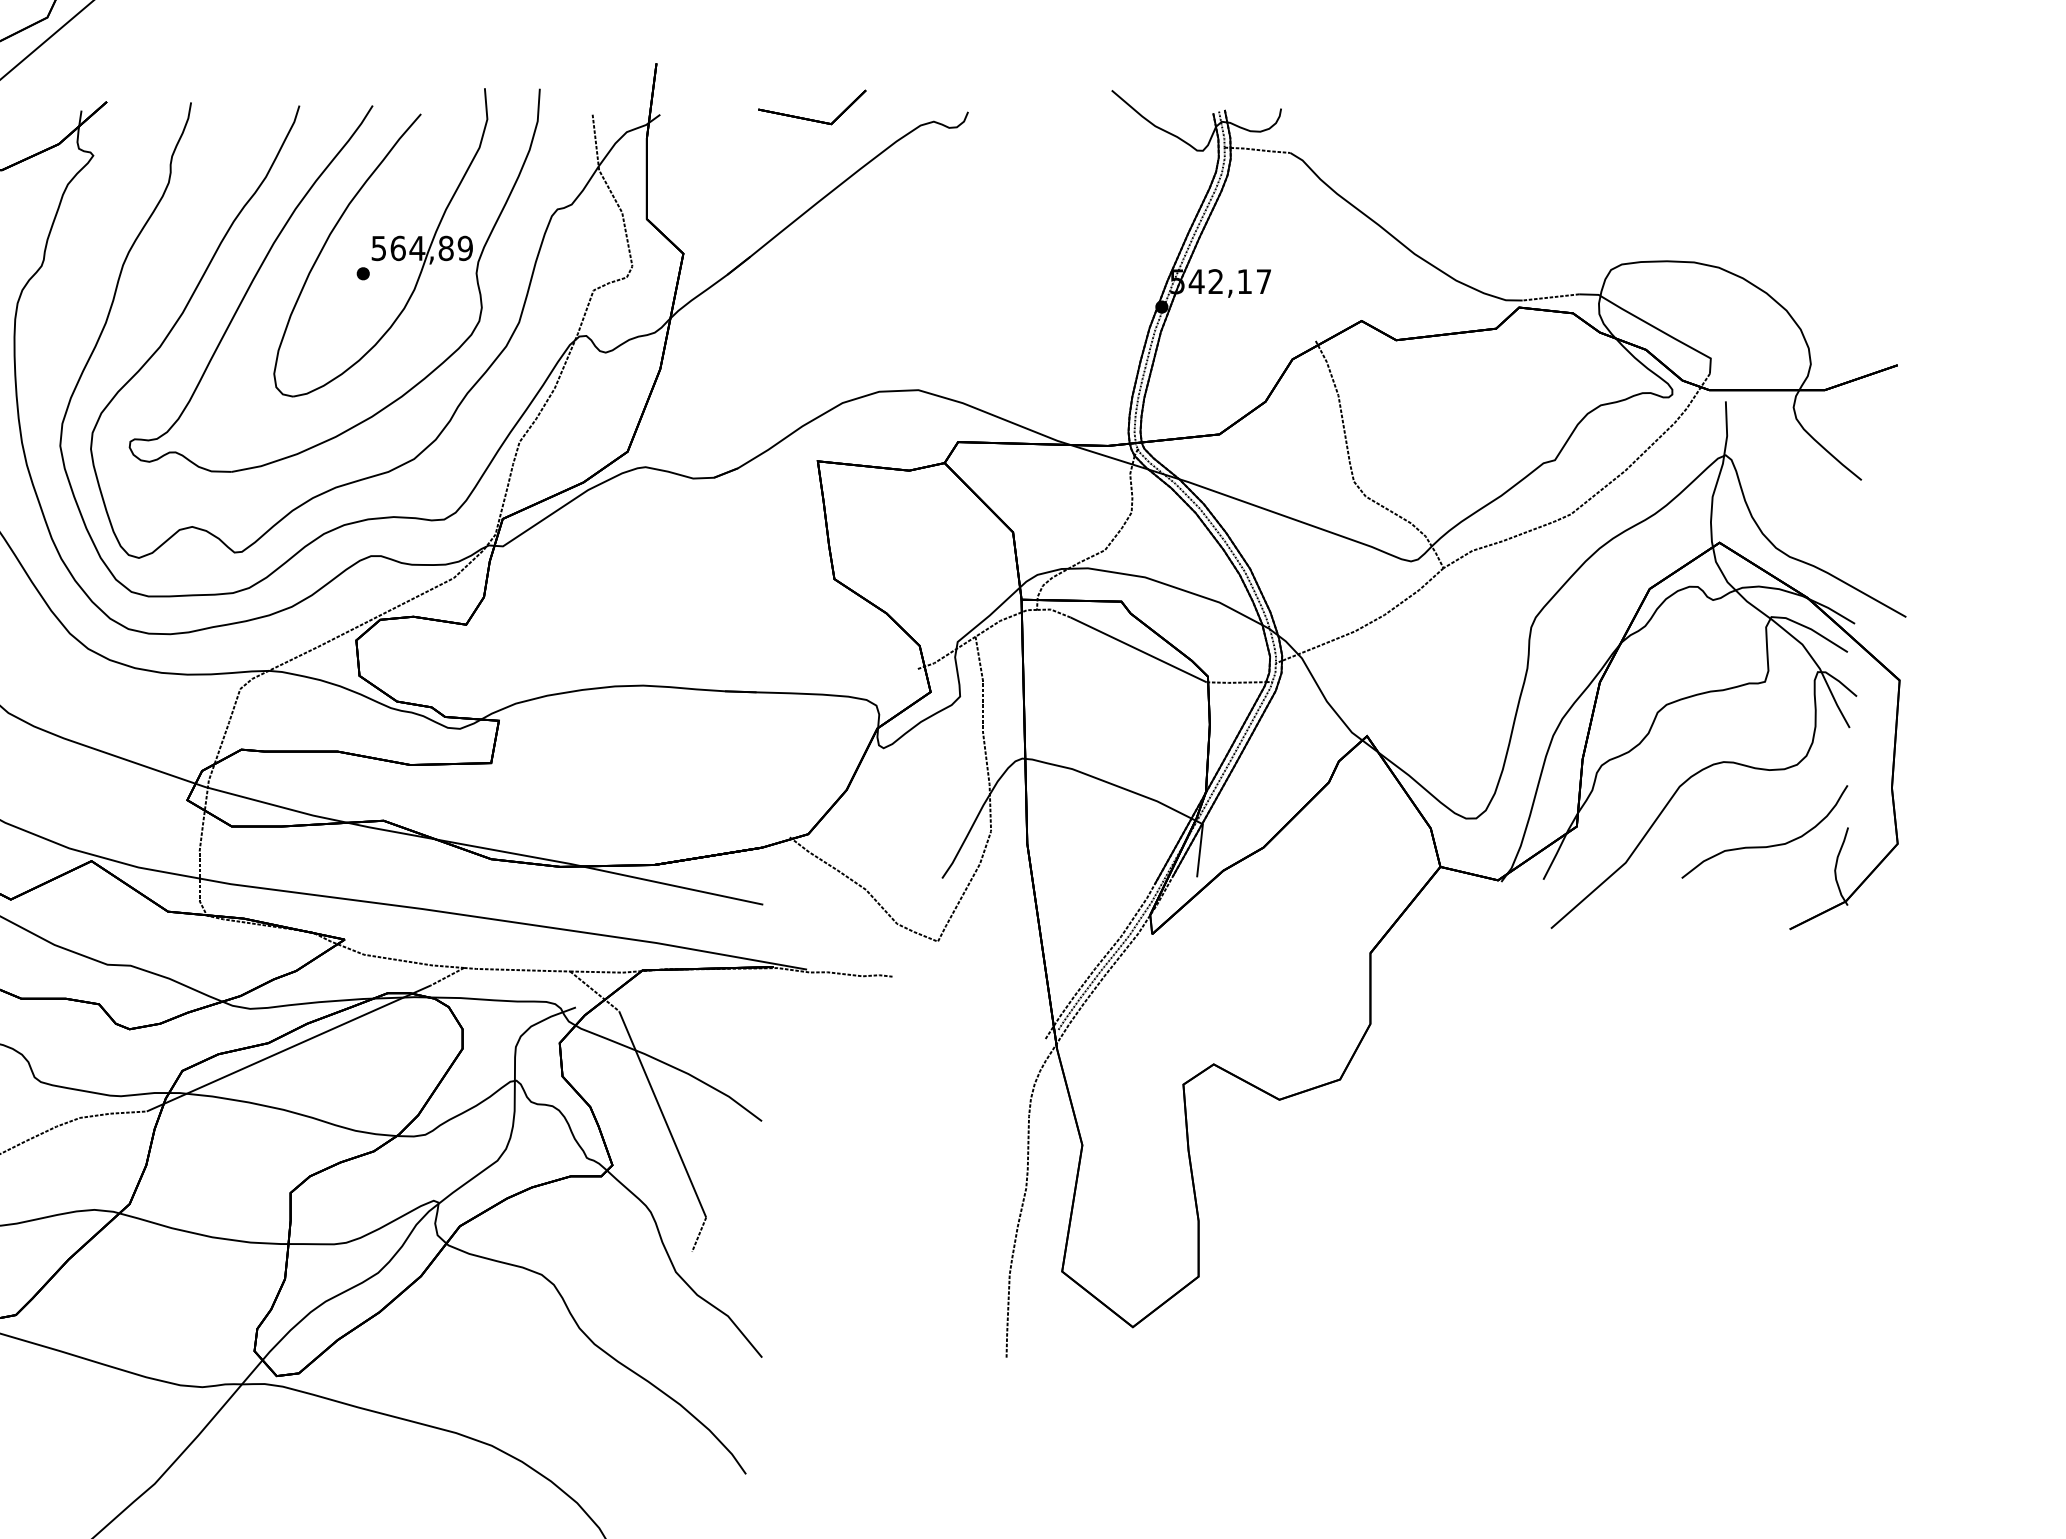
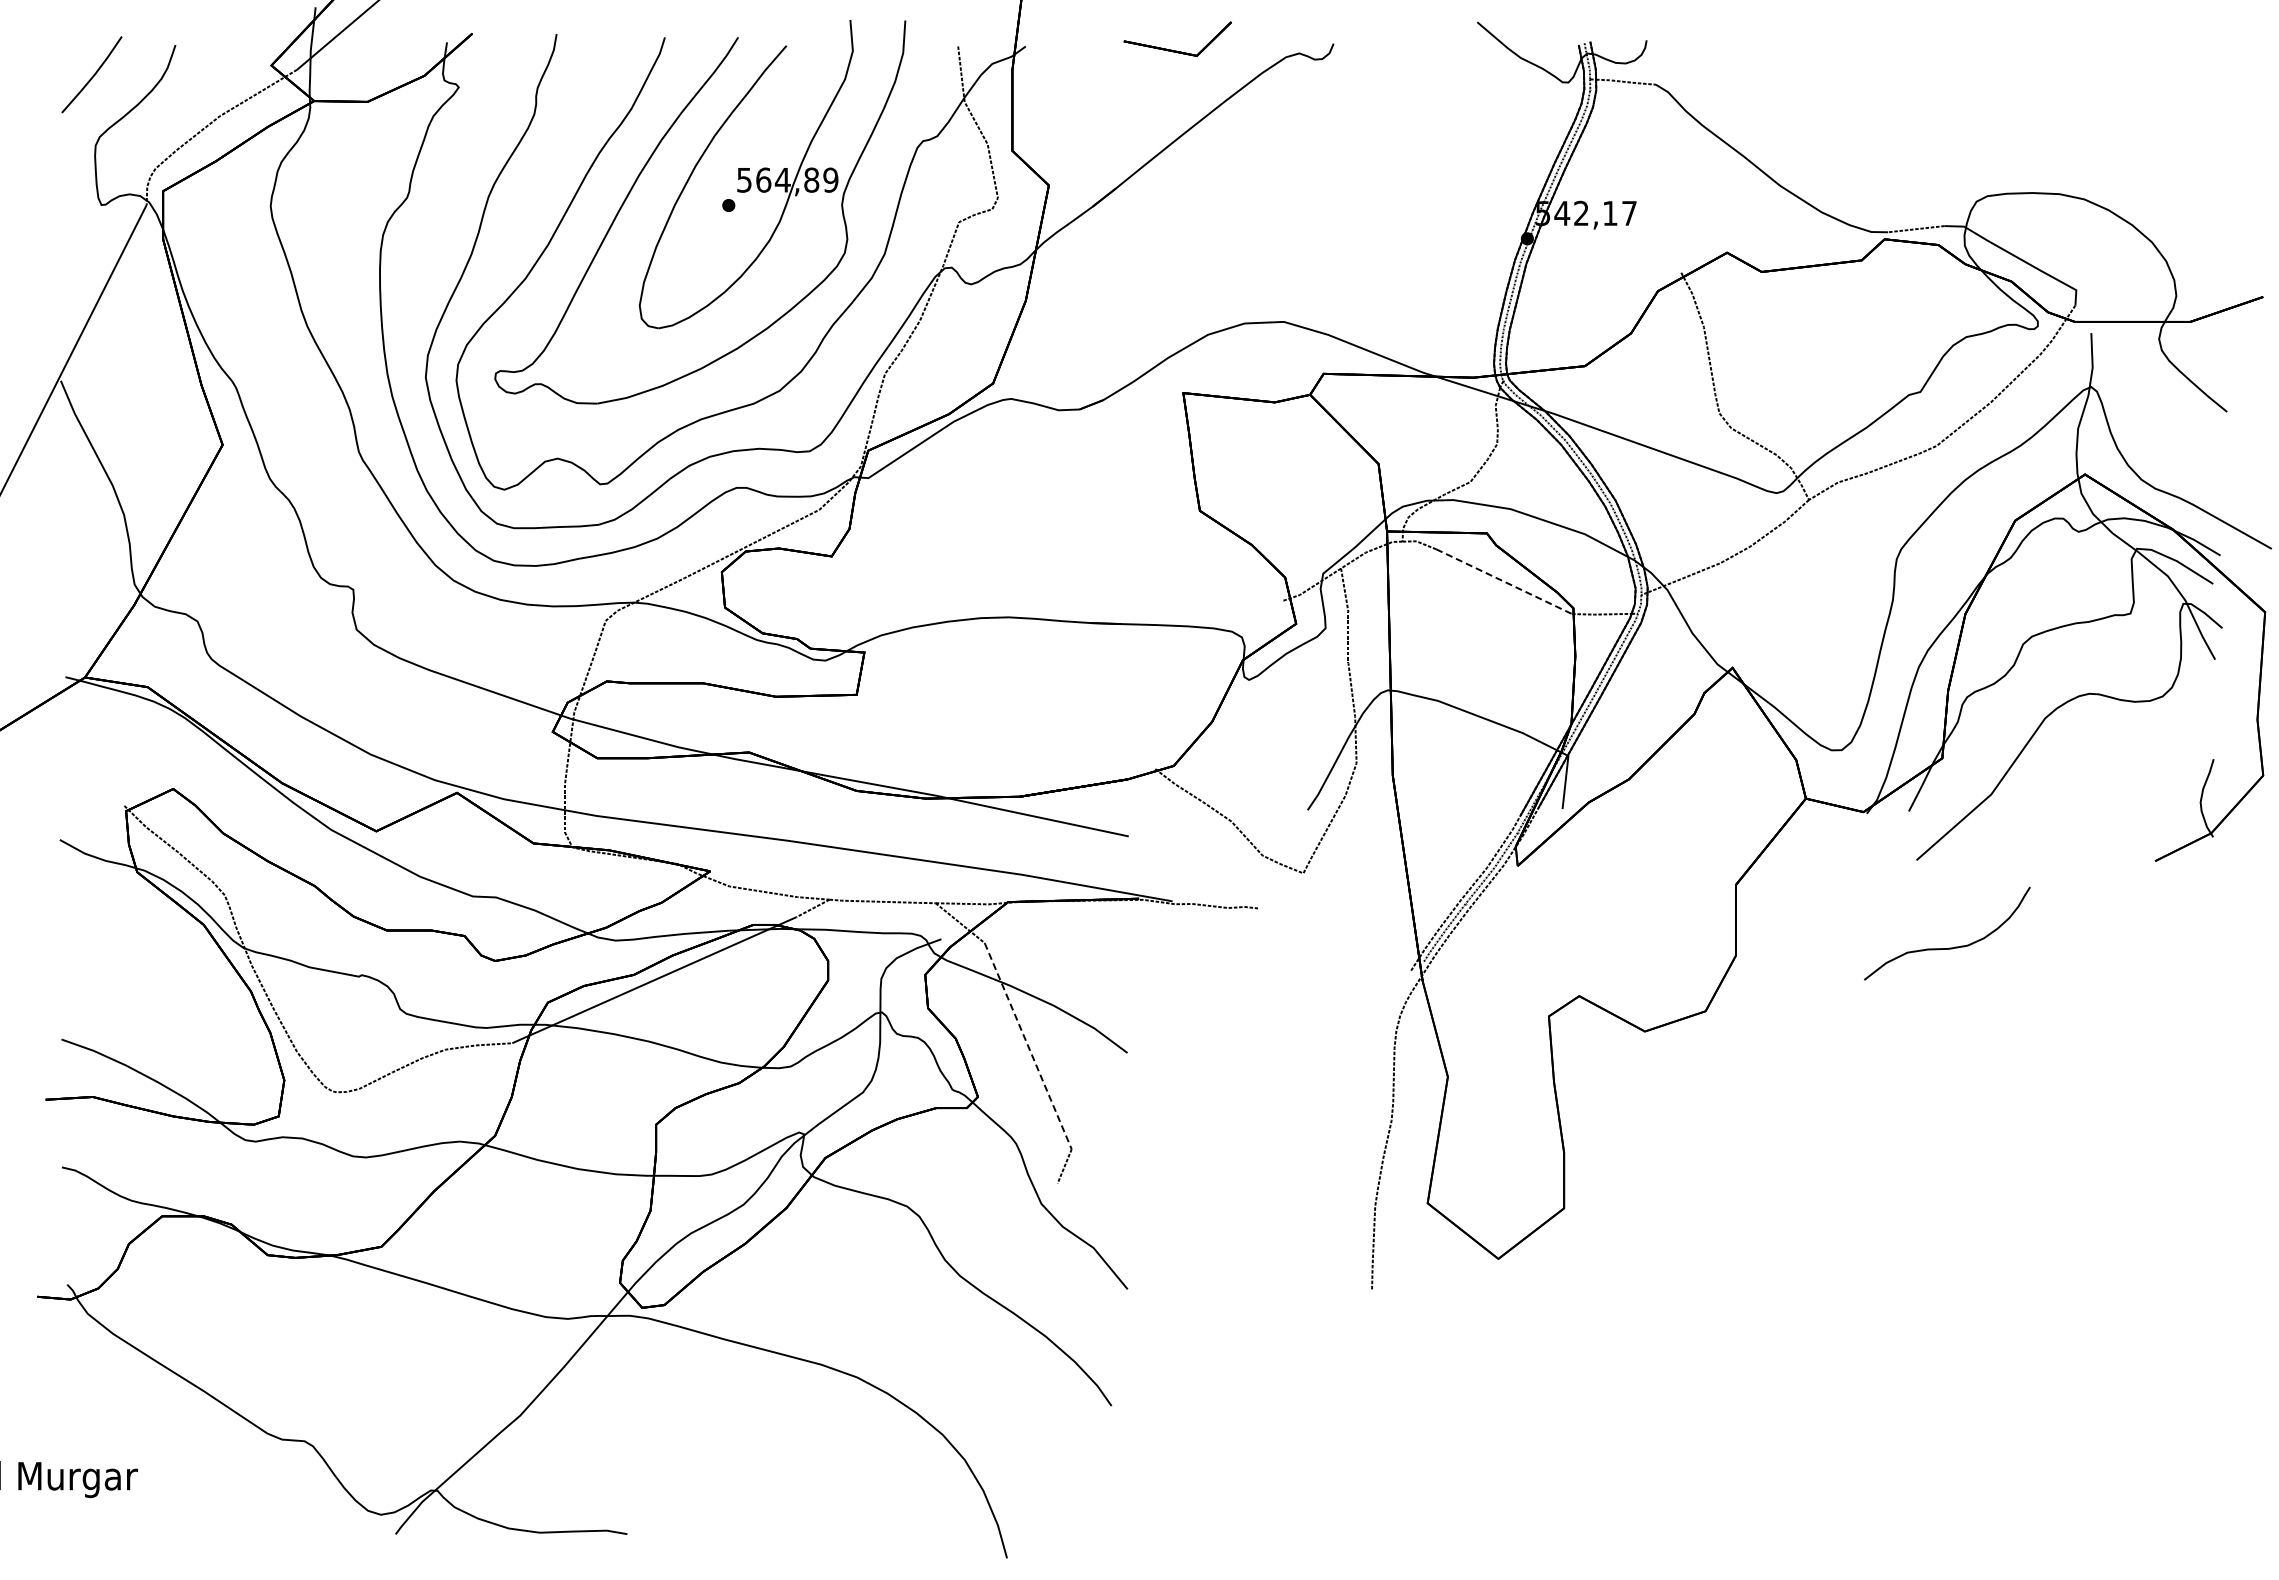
line: (1139, 649) -> (1504, 581), solid -> dashed
curve: (1767, 845) -> (1949, 947), moved
line: (663, 1114) -> (1028, 1046), solid -> dashed

